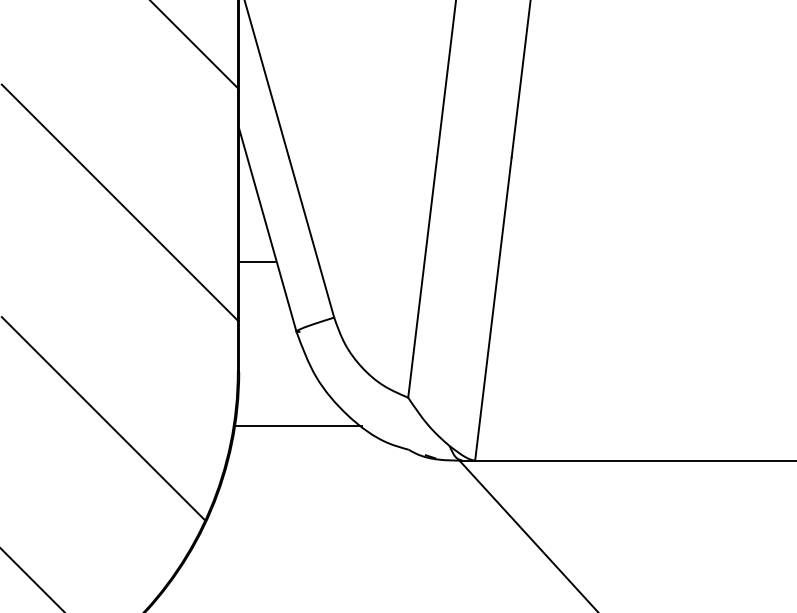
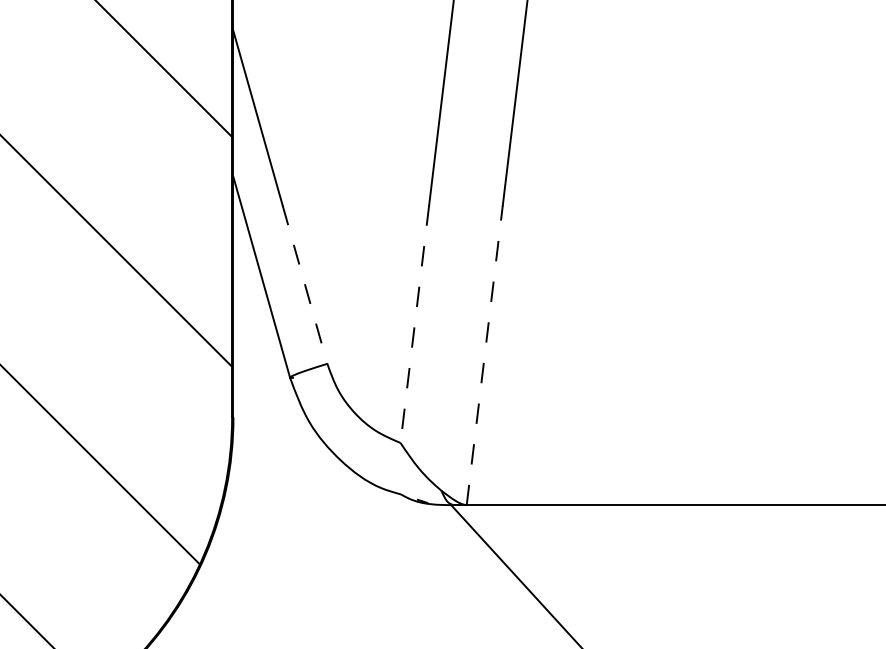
line: (312, 238) -> (305, 285), solid -> dashed
line: (257, 261) -> (251, 308), removed
line: (422, 277) -> (414, 324), solid -> dashed
line: (493, 309) -> (484, 355), solid -> dashed
line: (298, 425) -> (292, 470), removed

